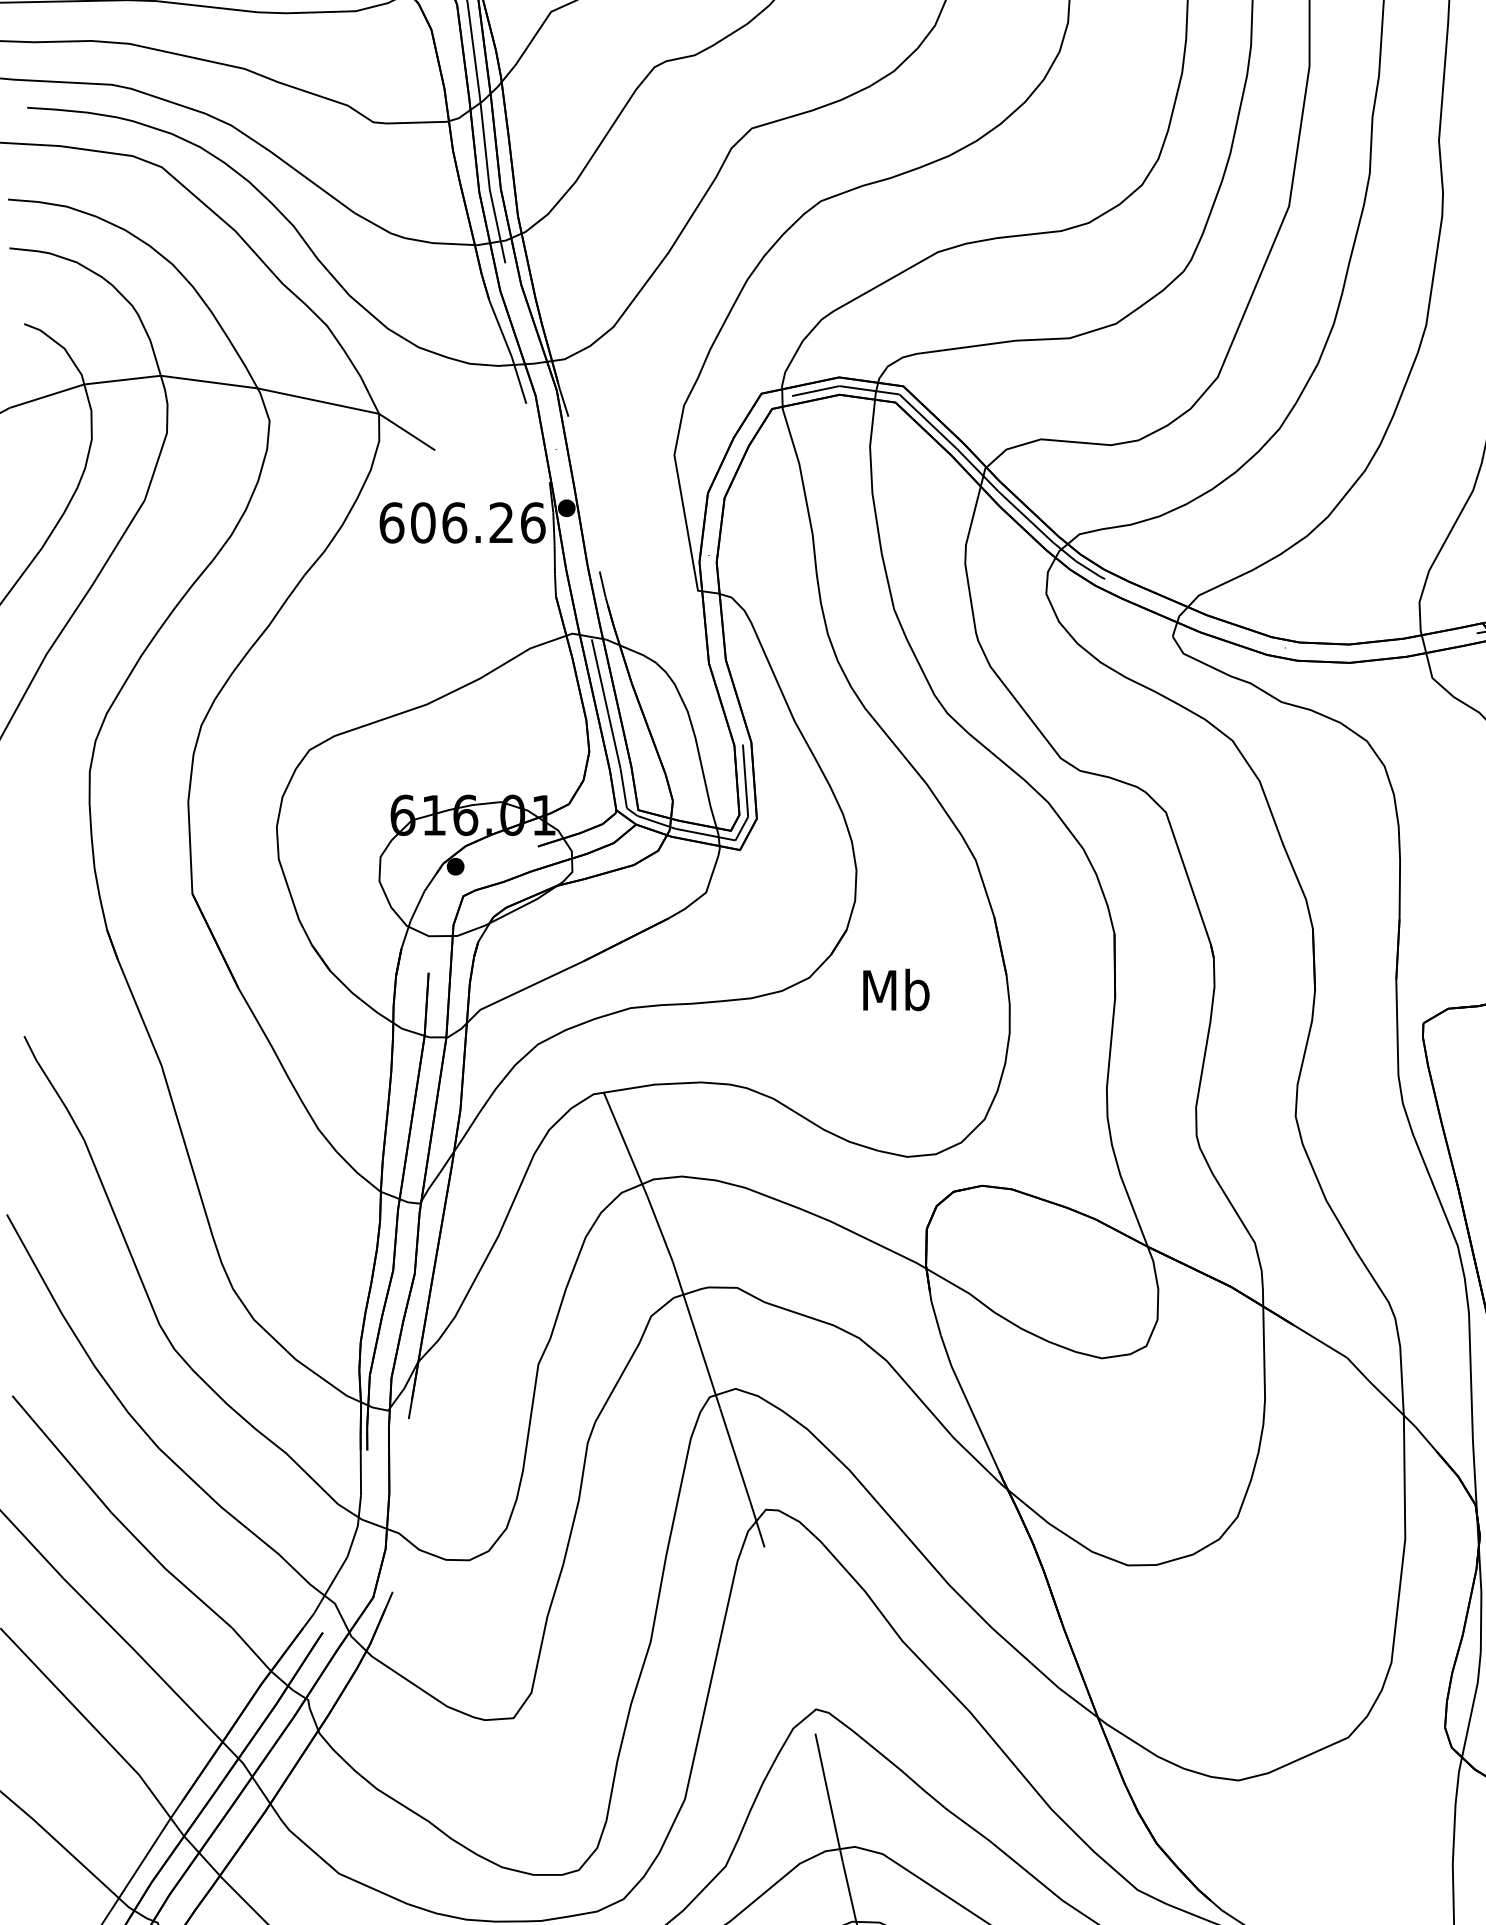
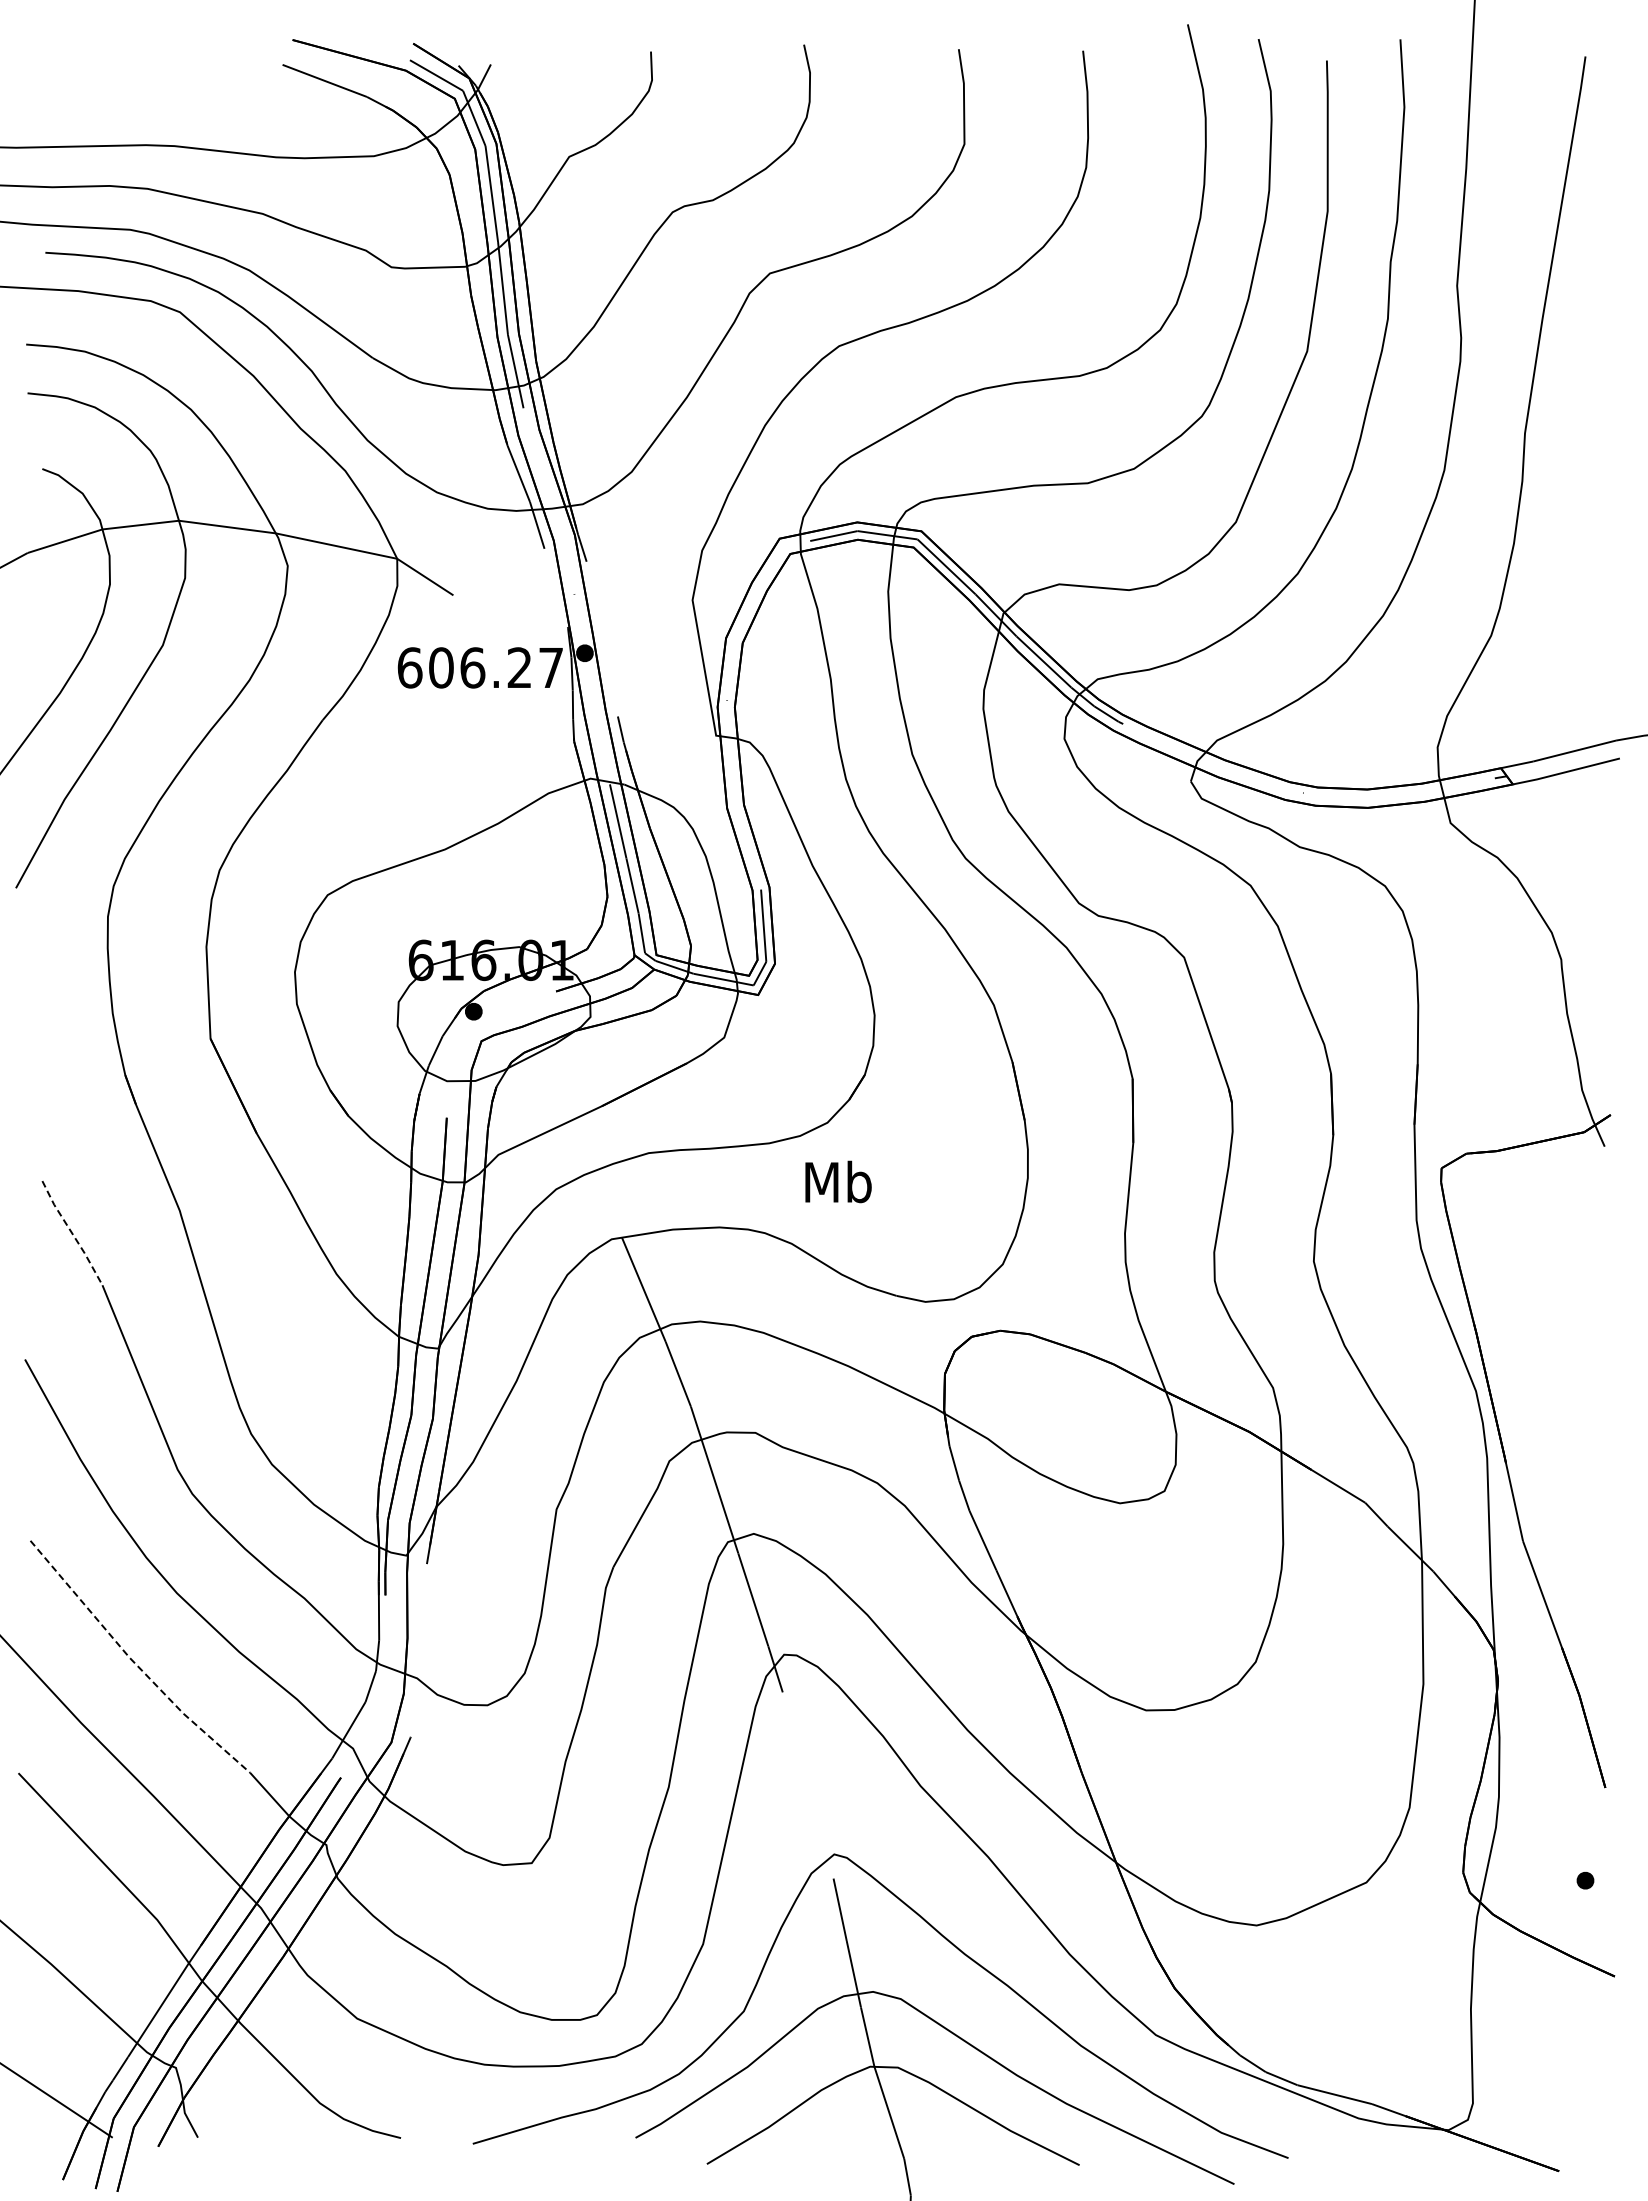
text: (533, 522) -> (551, 667), 606.26 -> 606.27
text: (896, 989) -> (838, 1181), moved
line: (54, 1088) -> (72, 1233), solid -> dashed
line: (116, 1518) -> (134, 1663), solid -> dashed

